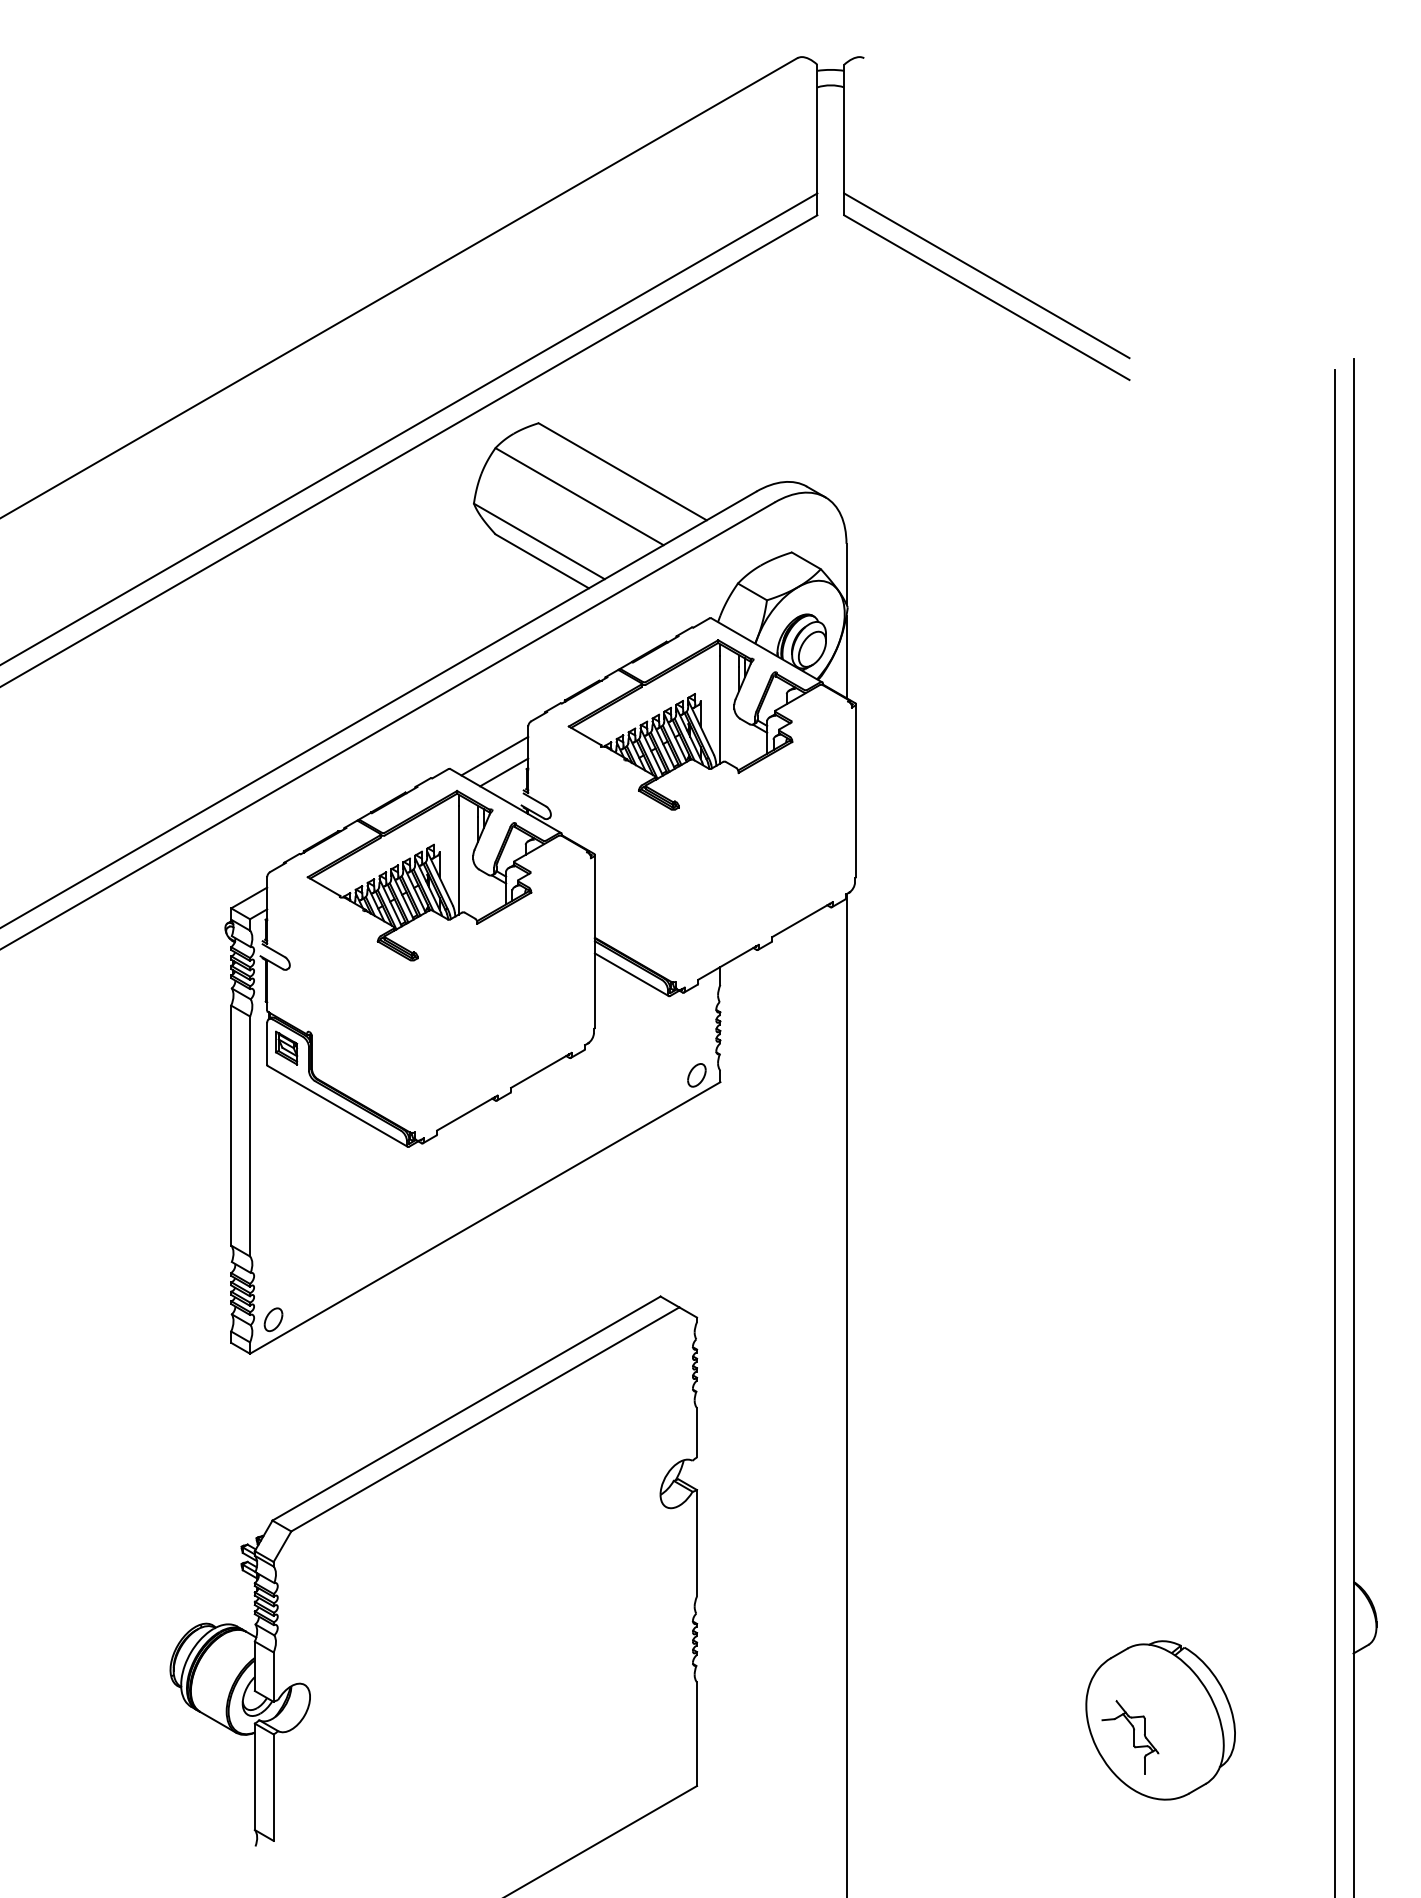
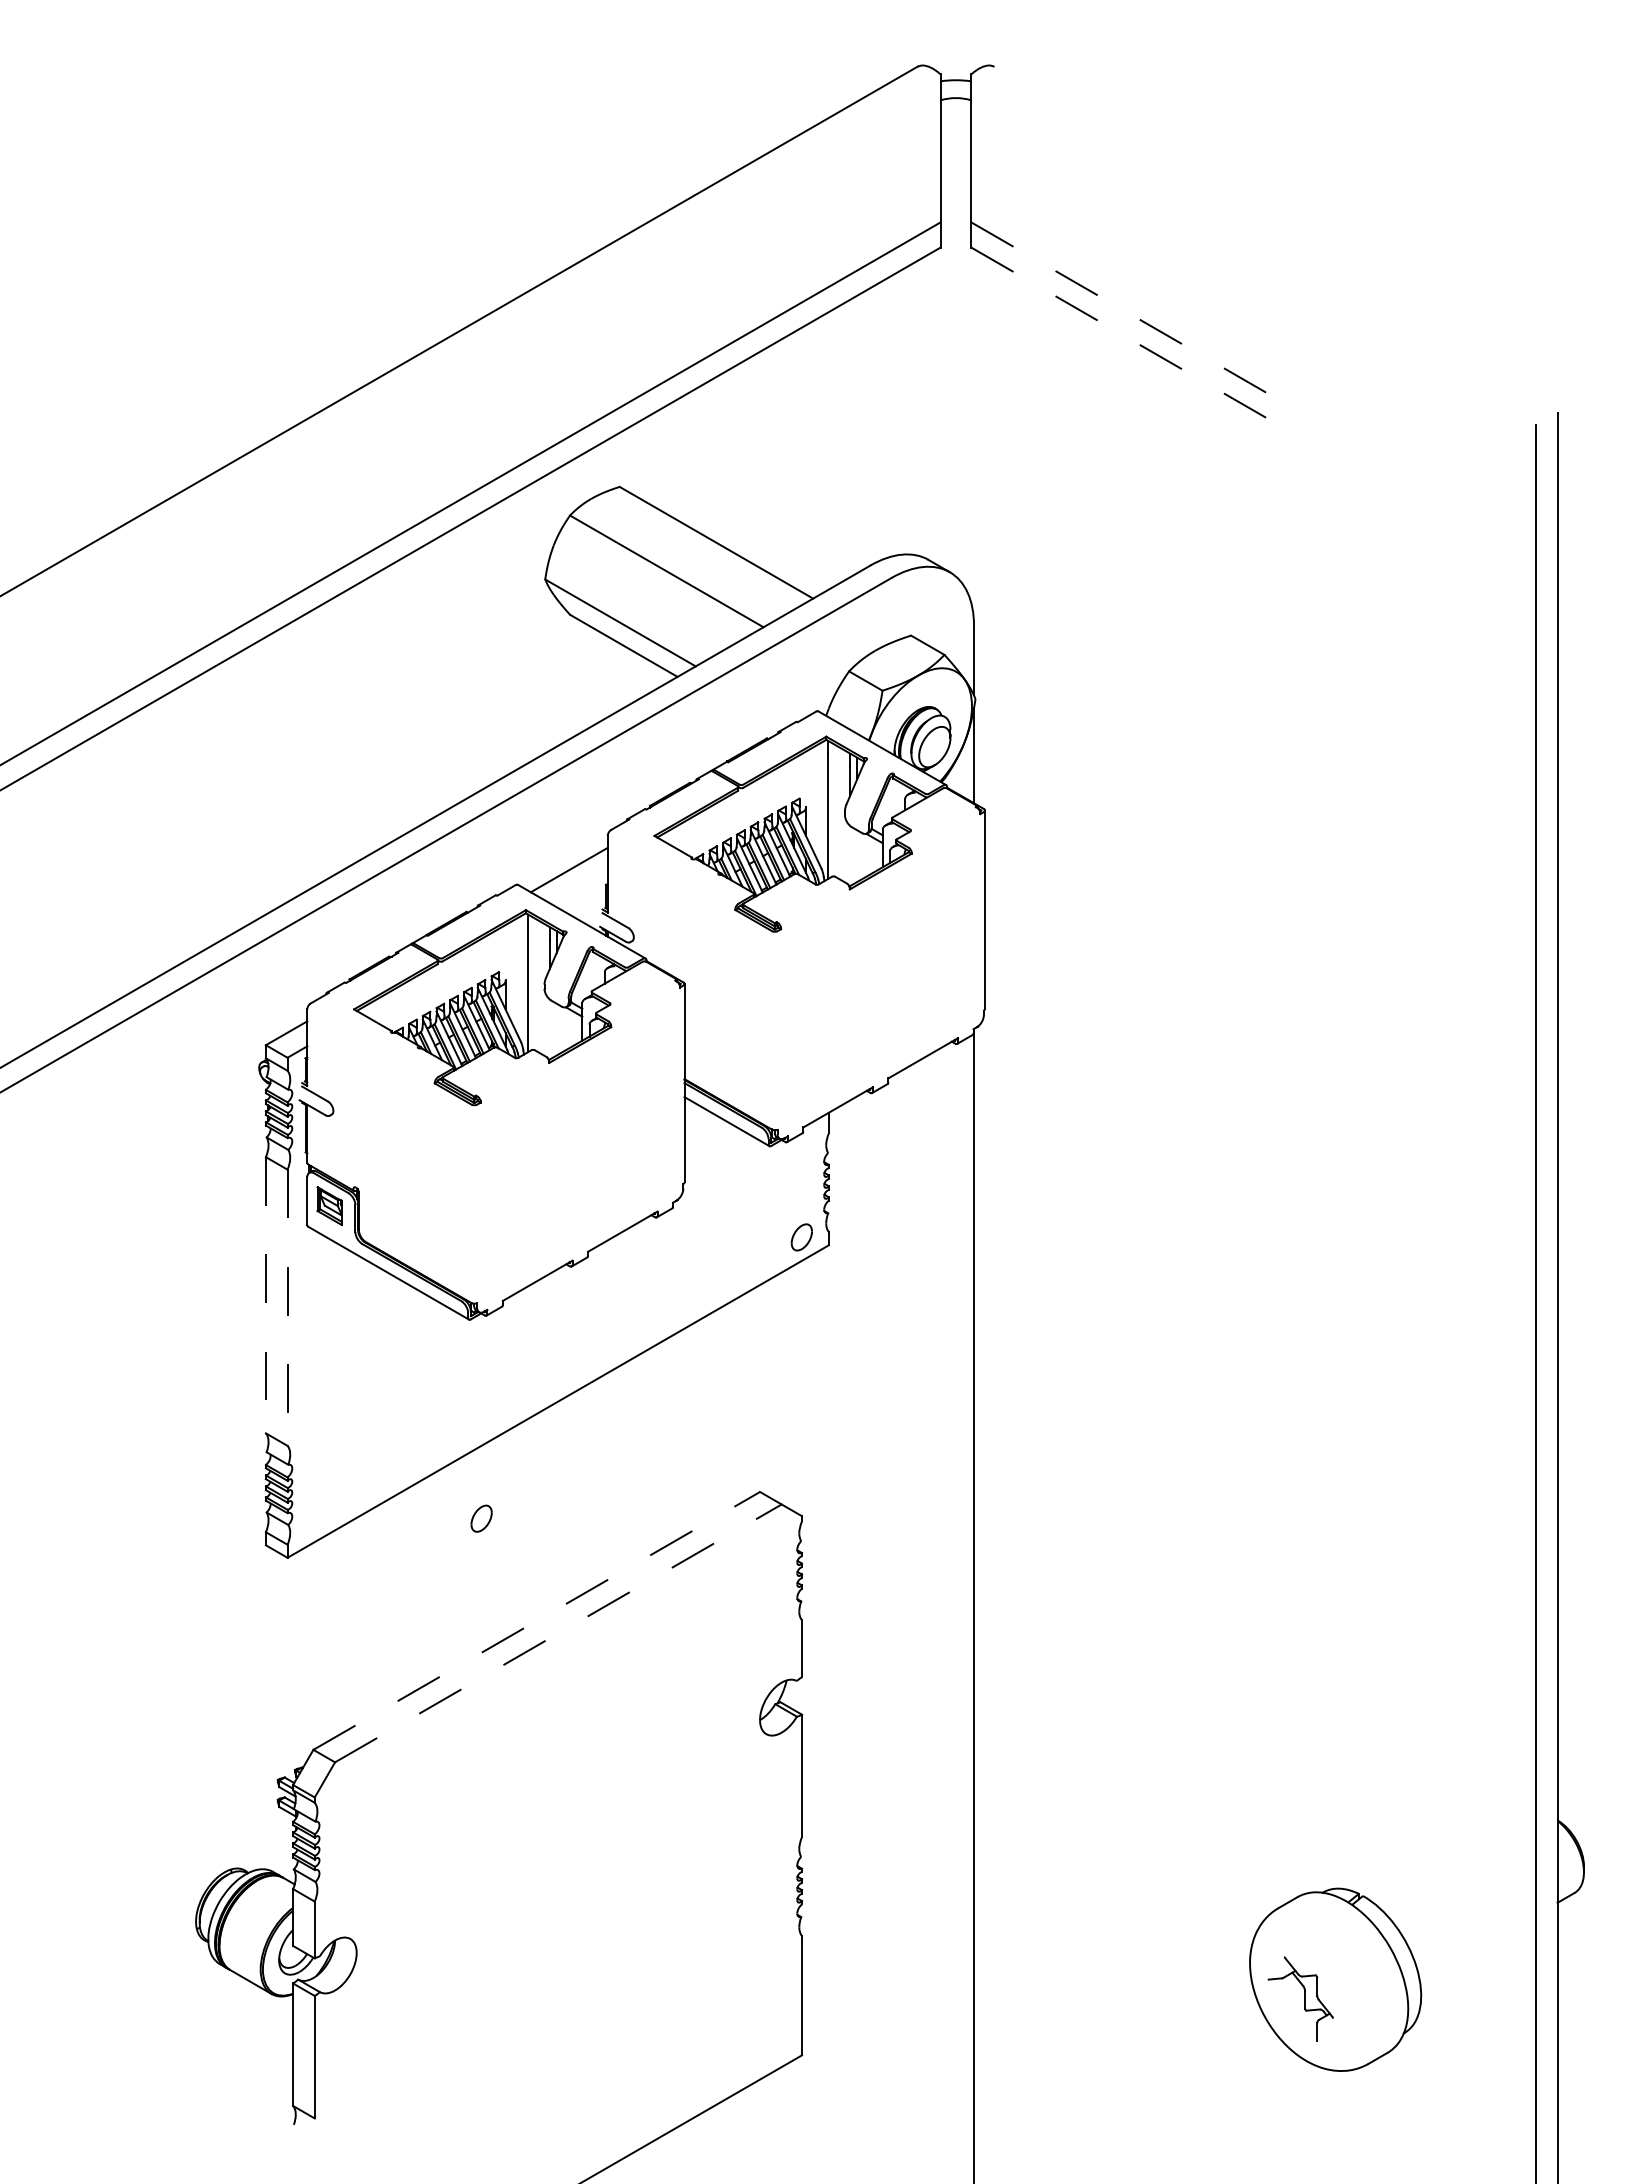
line: (986, 276) -> (1135, 317), solid -> dashed
line: (986, 297) -> (1135, 342), solid -> dashed
line: (503, 772) -> (579, 888), removed
line: (230, 1125) -> (265, 1295), solid -> dashed
line: (249, 1137) -> (287, 1308), solid -> dashed
part: (273, 1319) -> (481, 1518), moved
line: (466, 1408) -> (536, 1620), solid -> dashed
line: (485, 1419) -> (558, 1633), solid -> dashed

